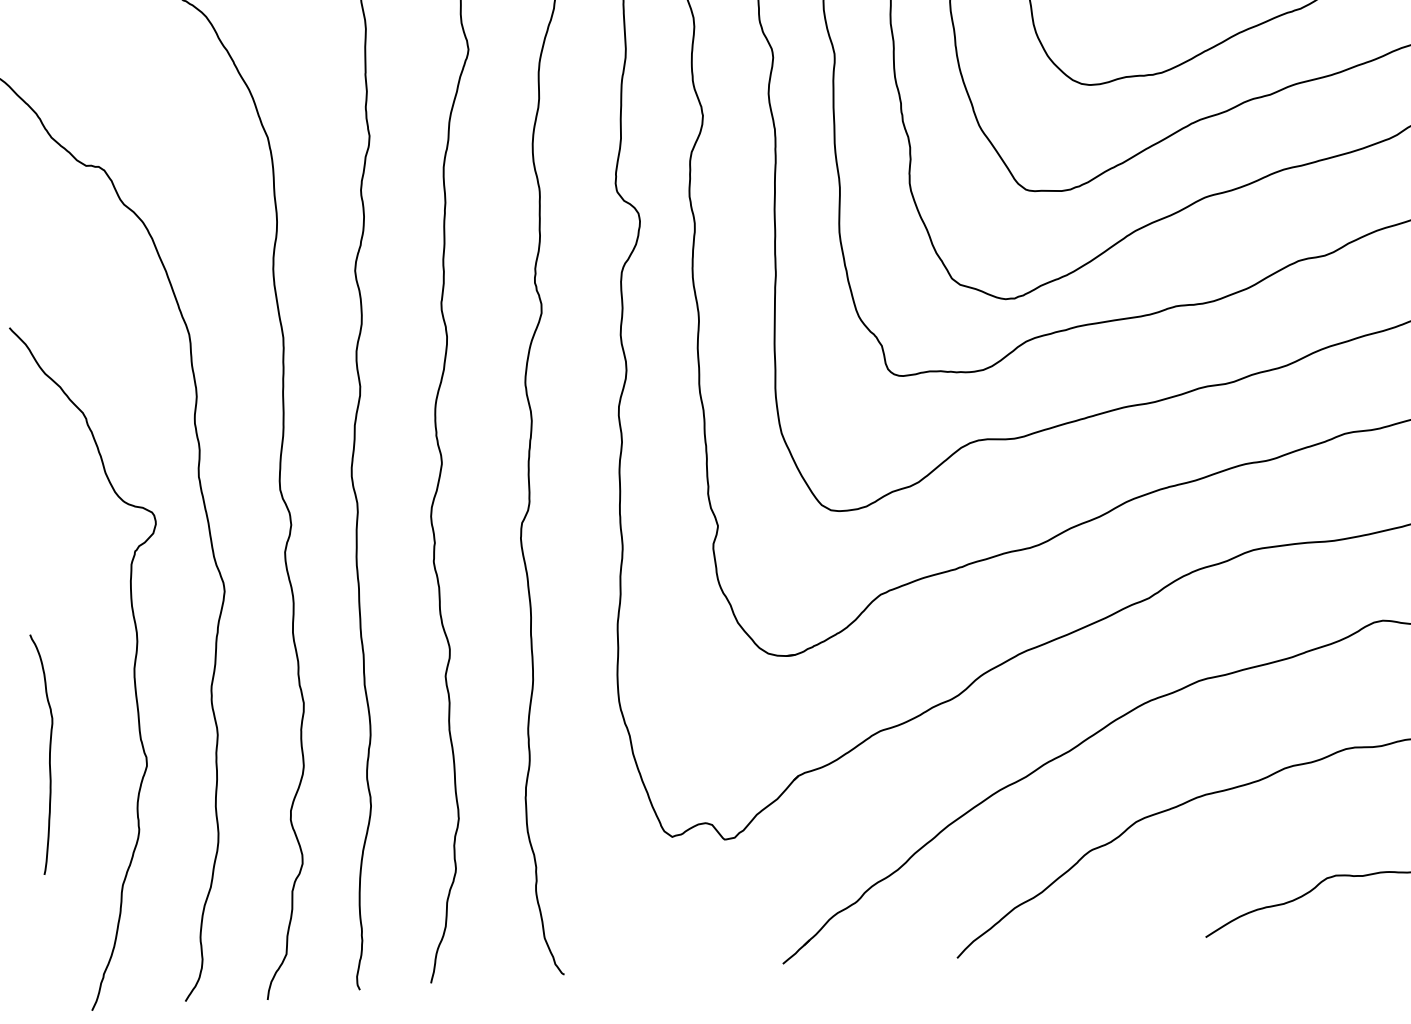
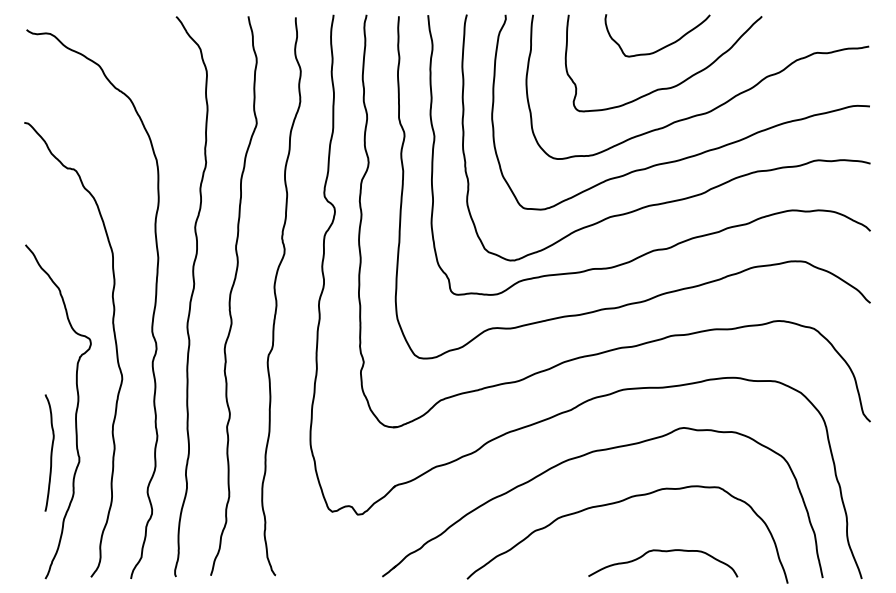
curve: (47, 753) -> (50, 452), moved

